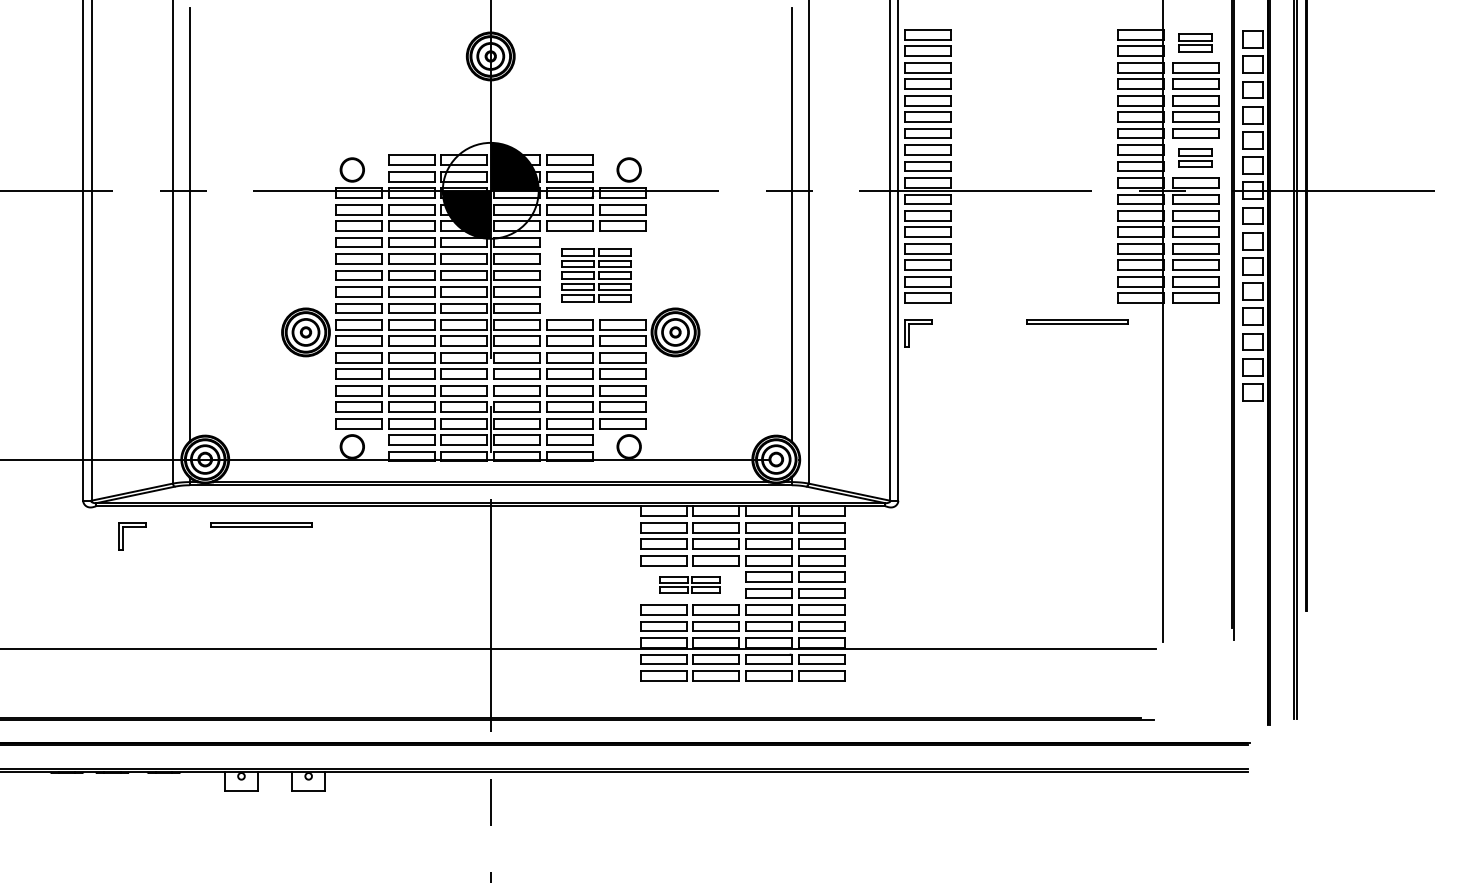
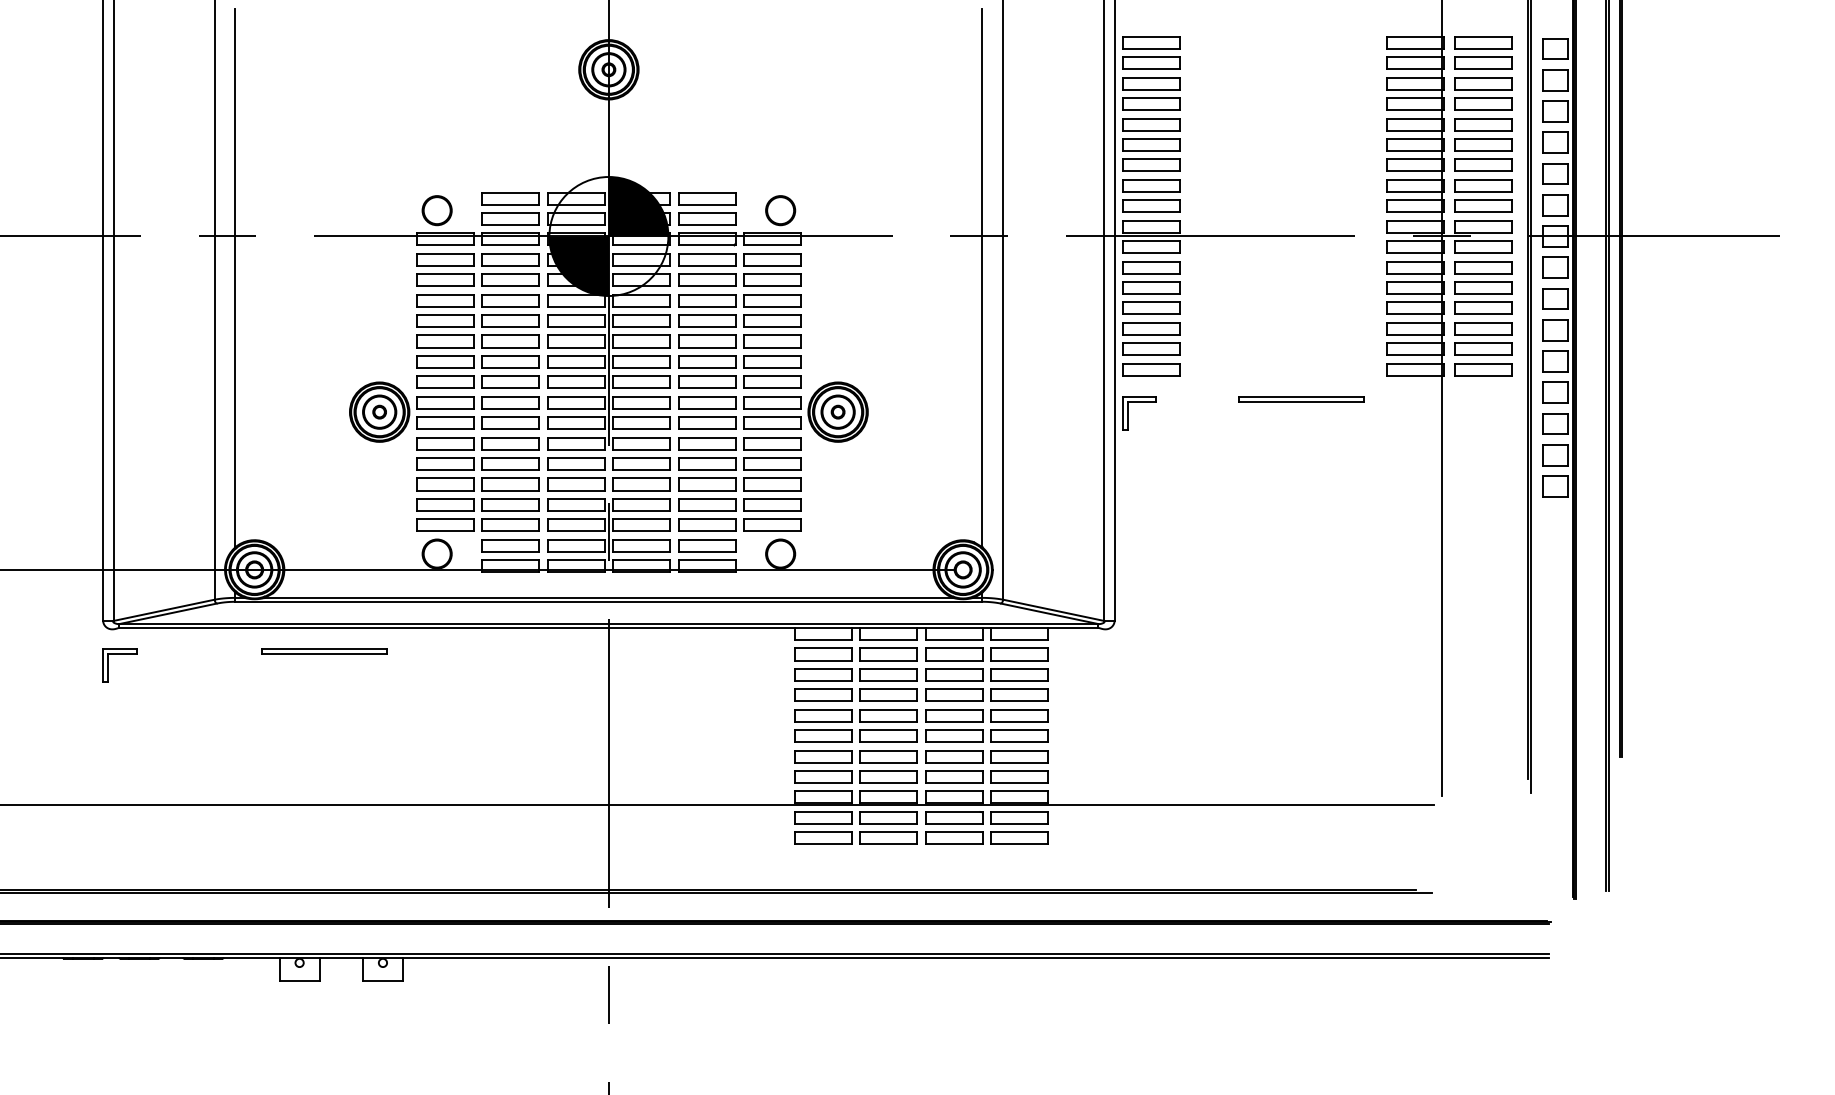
part: (1195, 42) -> (1483, 52), size x1.43
part: (1195, 157) -> (1483, 195), size x1.43
part: (596, 275) -> (739, 341), size x1.43
part: (1077, 322) -> (1301, 399), moved
part: (132, 527) -> (119, 654), moved
part: (689, 584) -> (855, 725), size x1.67

